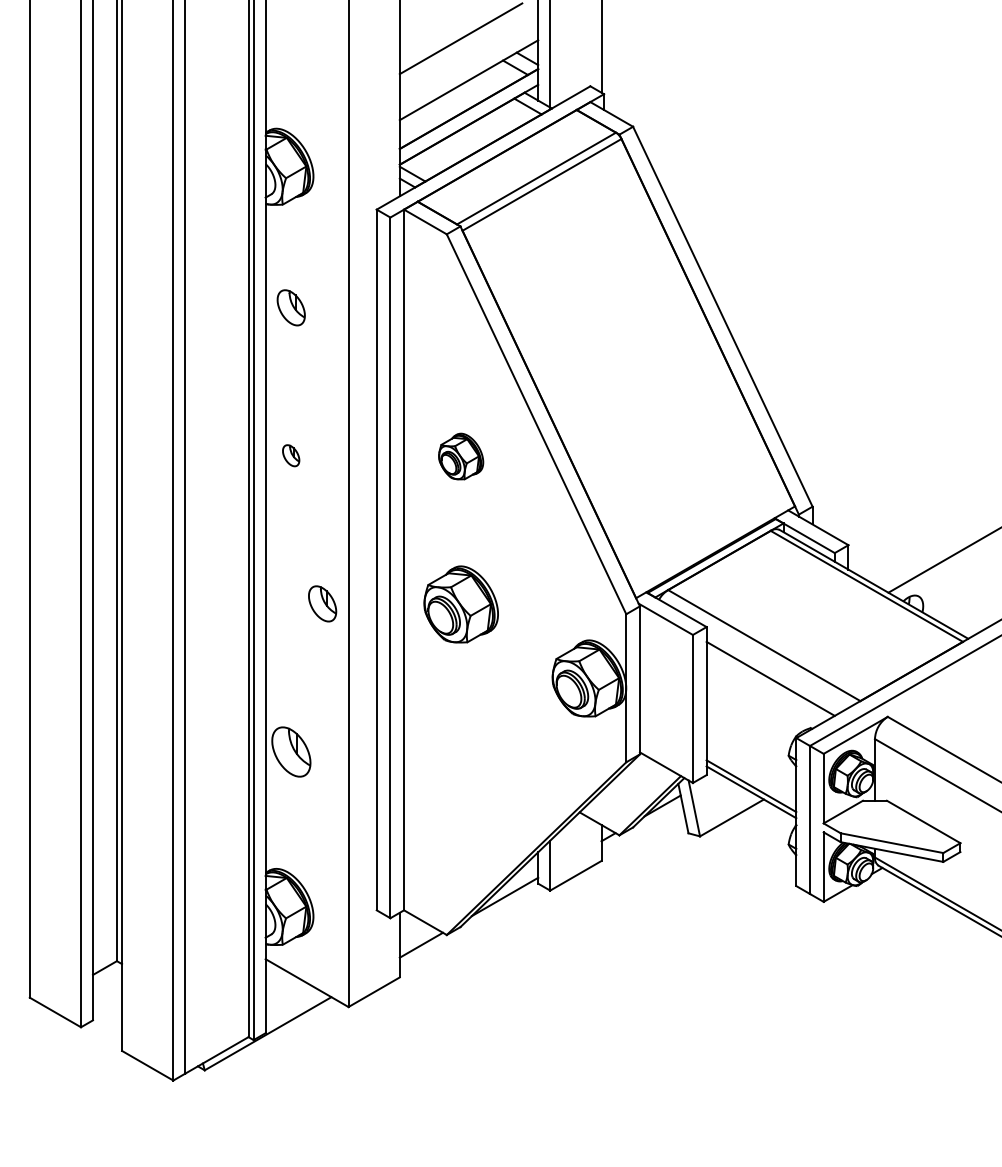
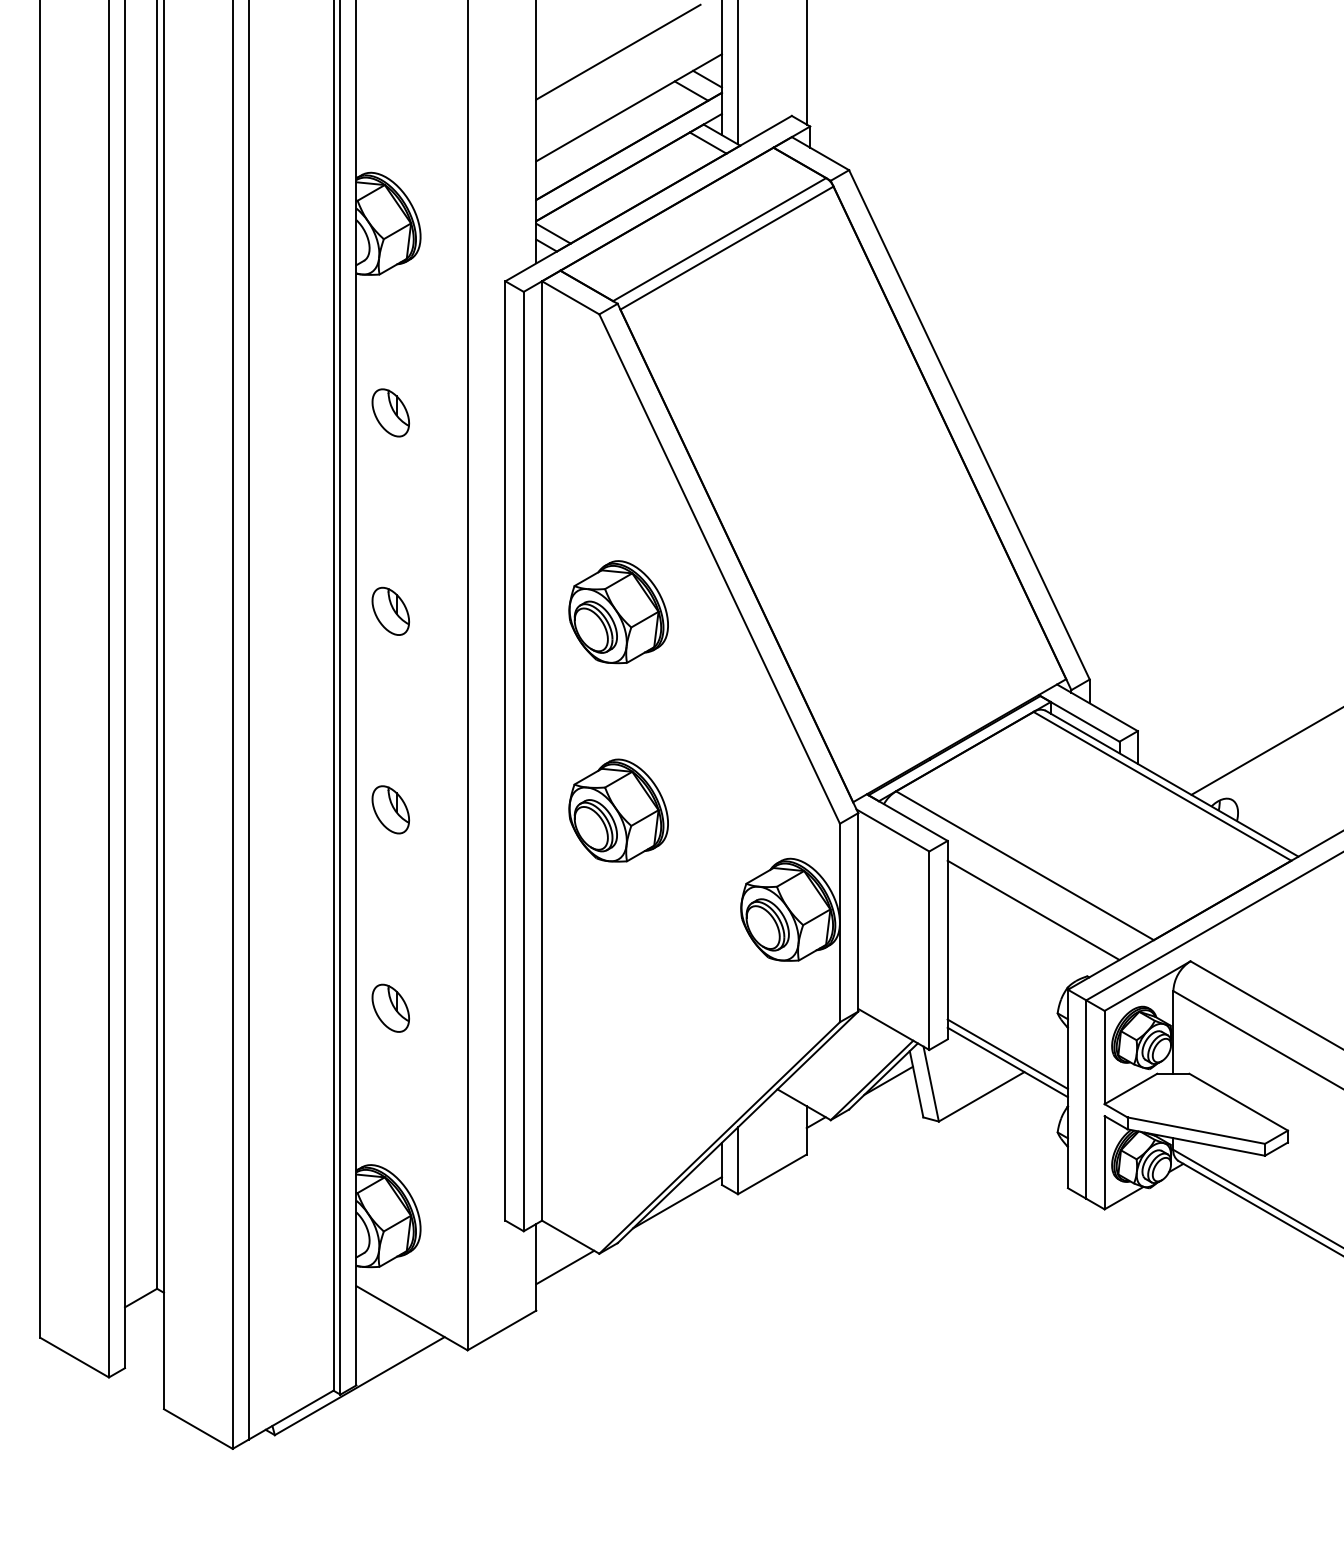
part: (291, 455) -> (390, 610), size x1.67
part: (461, 456) -> (618, 612), size x1.67
part: (322, 603) -> (390, 809), moved
part: (291, 751) -> (390, 1007), size x0.71

